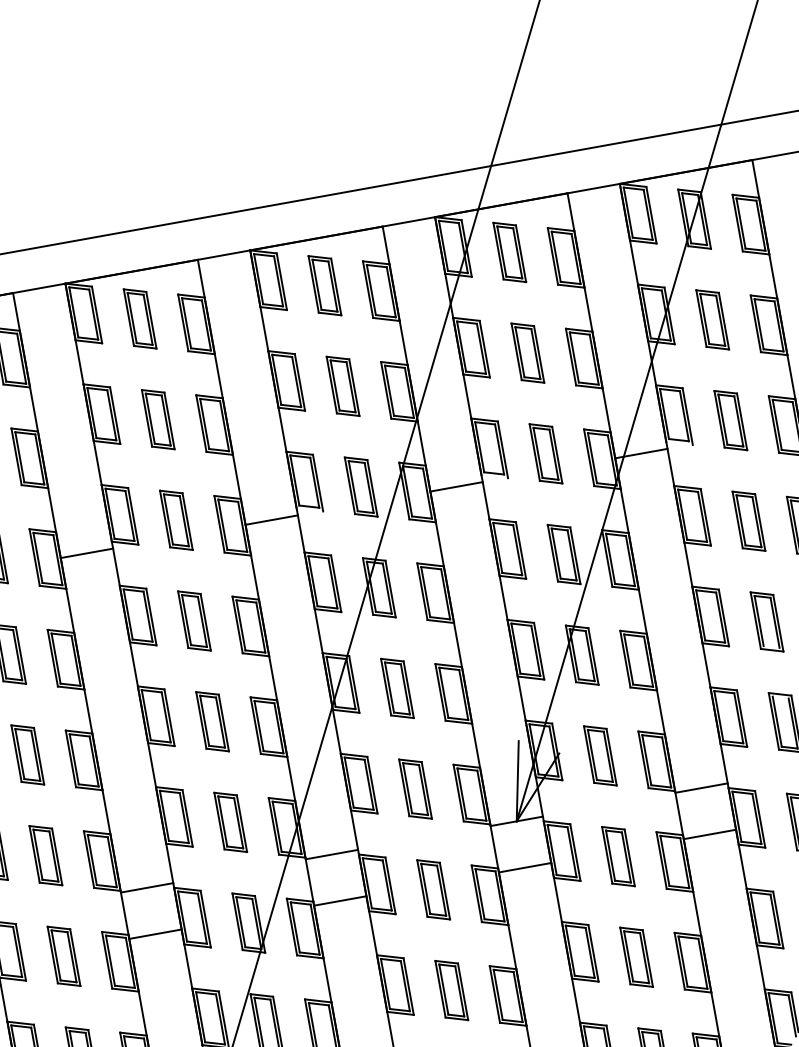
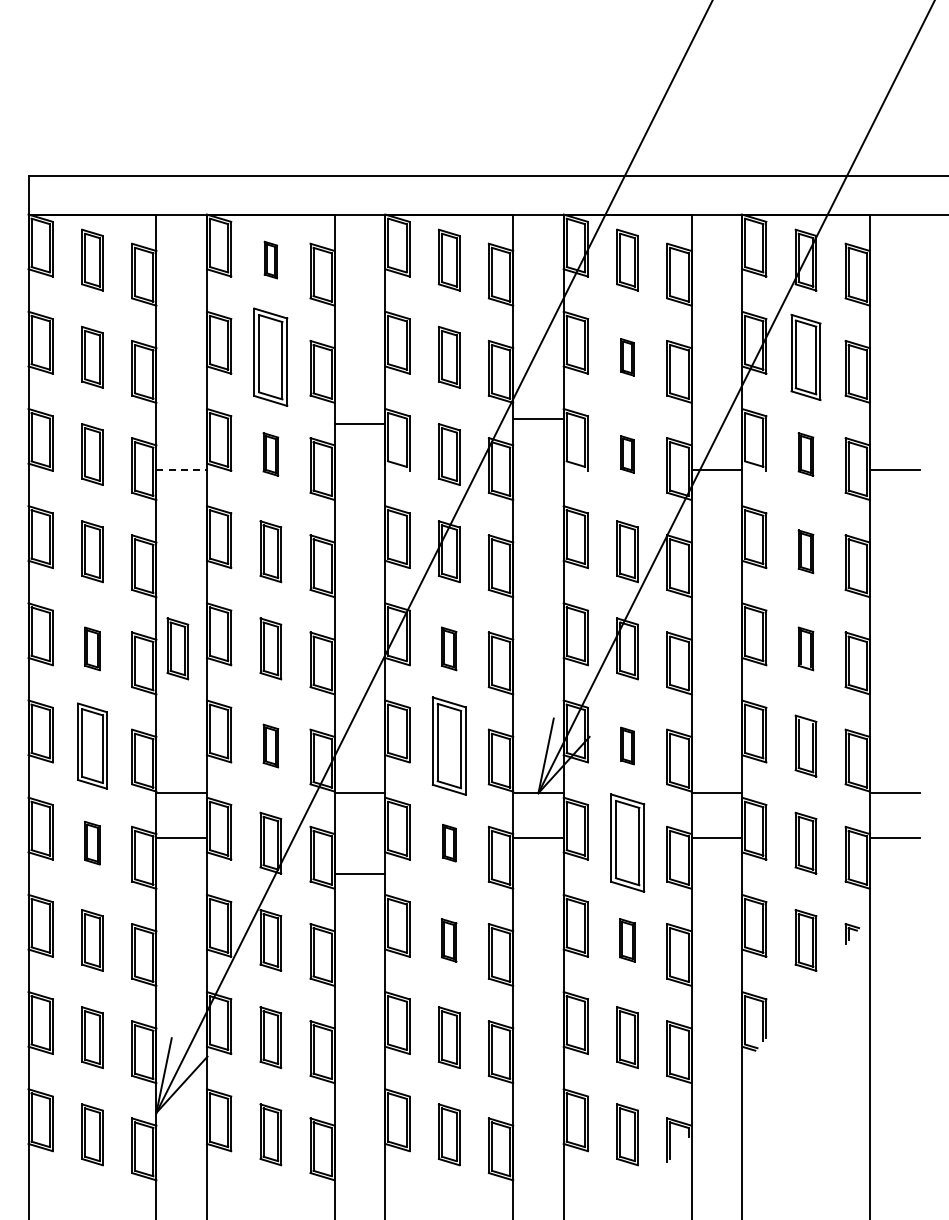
part: (139, 318) -> (270, 259), size x0.6
part: (712, 319) -> (805, 356), size x1.4
part: (527, 353) -> (627, 357), size x0.6
part: (157, 419) -> (270, 357), size x1.6
part: (730, 420) -> (805, 454), size x0.7
part: (545, 453) -> (627, 454), size x0.6
line: (456, 486) -> (538, 419), moved
part: (176, 520) -> (270, 454), size x0.7
line: (271, 520) -> (359, 424), moved
part: (748, 521) -> (805, 551), size x0.7
line: (87, 553) -> (182, 470), solid -> dashed
part: (766, 621) -> (805, 648), size x0.7
part: (396, 688) -> (448, 648), size x0.7
part: (115, 738) -> (177, 648), added
part: (27, 754) -> (92, 648), size x0.7
part: (600, 755) -> (627, 745), size x0.6
part: (414, 788) -> (448, 745), size x1.6
part: (230, 821) -> (270, 745), size x0.7
part: (45, 855) -> (92, 745), size x1.4
part: (618, 856) -> (627, 843), size x1.6
part: (433, 889) -> (449, 842), size x0.6
line: (339, 900) -> (359, 873), moved
part: (63, 955) -> (92, 842), size x0.7
part: (636, 957) -> (627, 940), size x0.7
part: (451, 990) -> (448, 940), size x0.7

